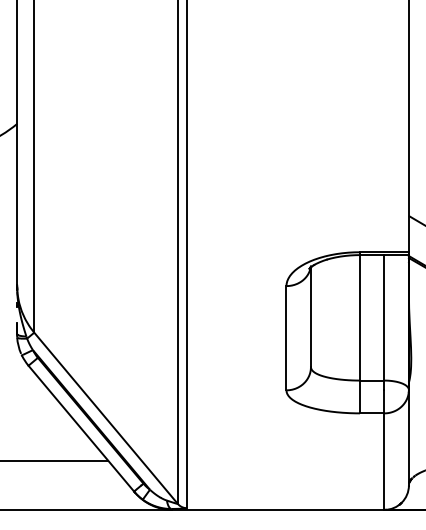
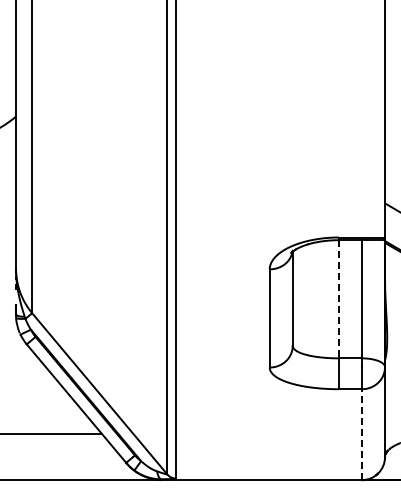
line: (359, 318) -> (338, 299), solid -> dashed
line: (383, 461) -> (361, 434), solid -> dashed

